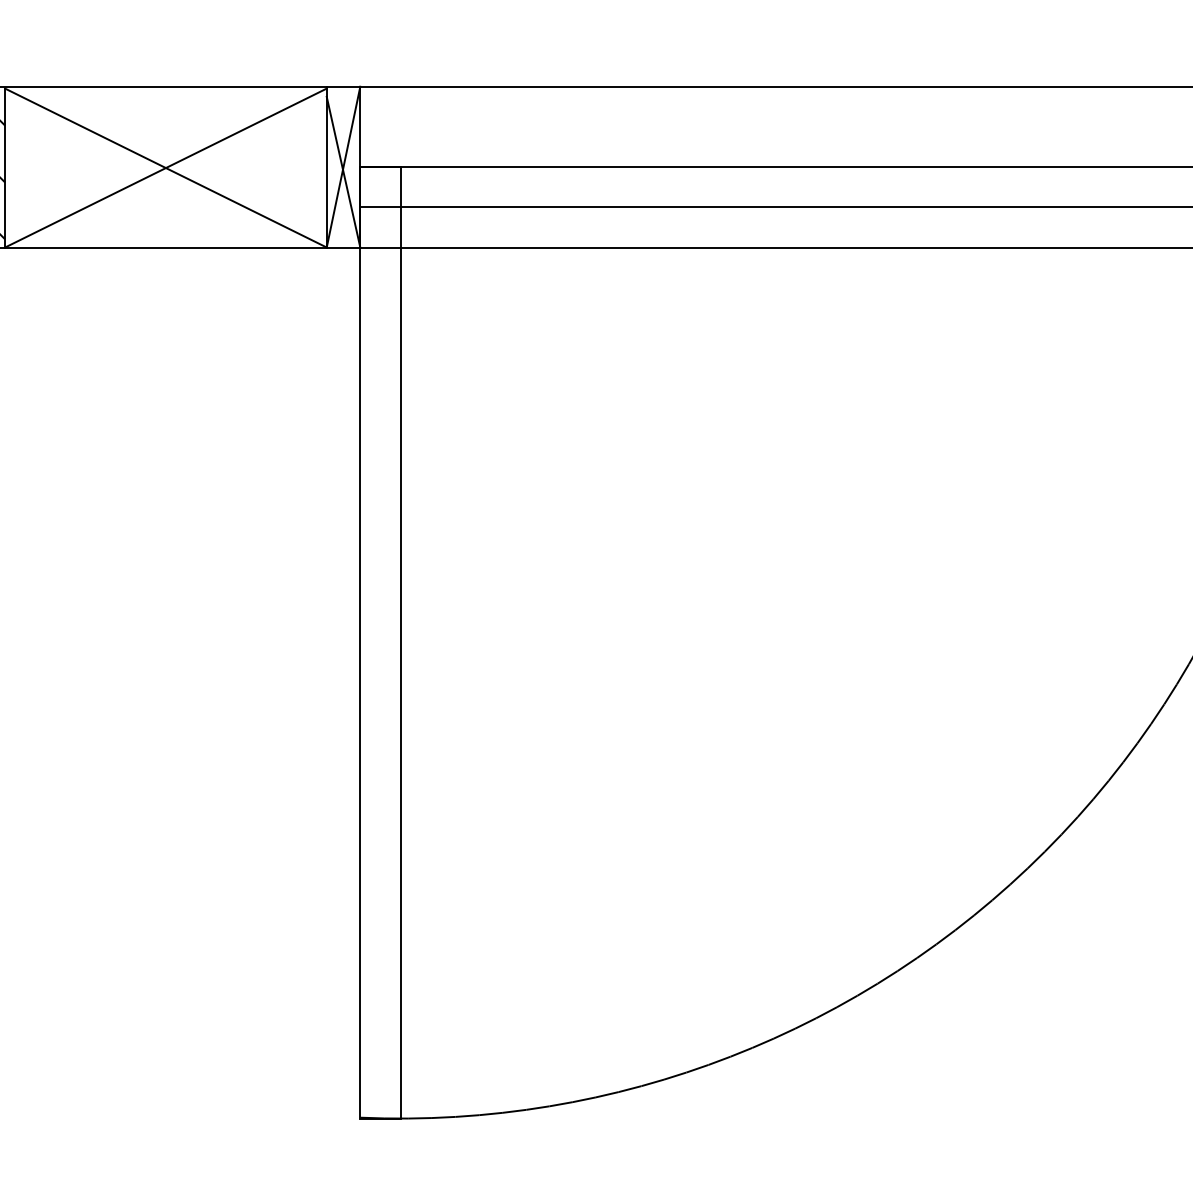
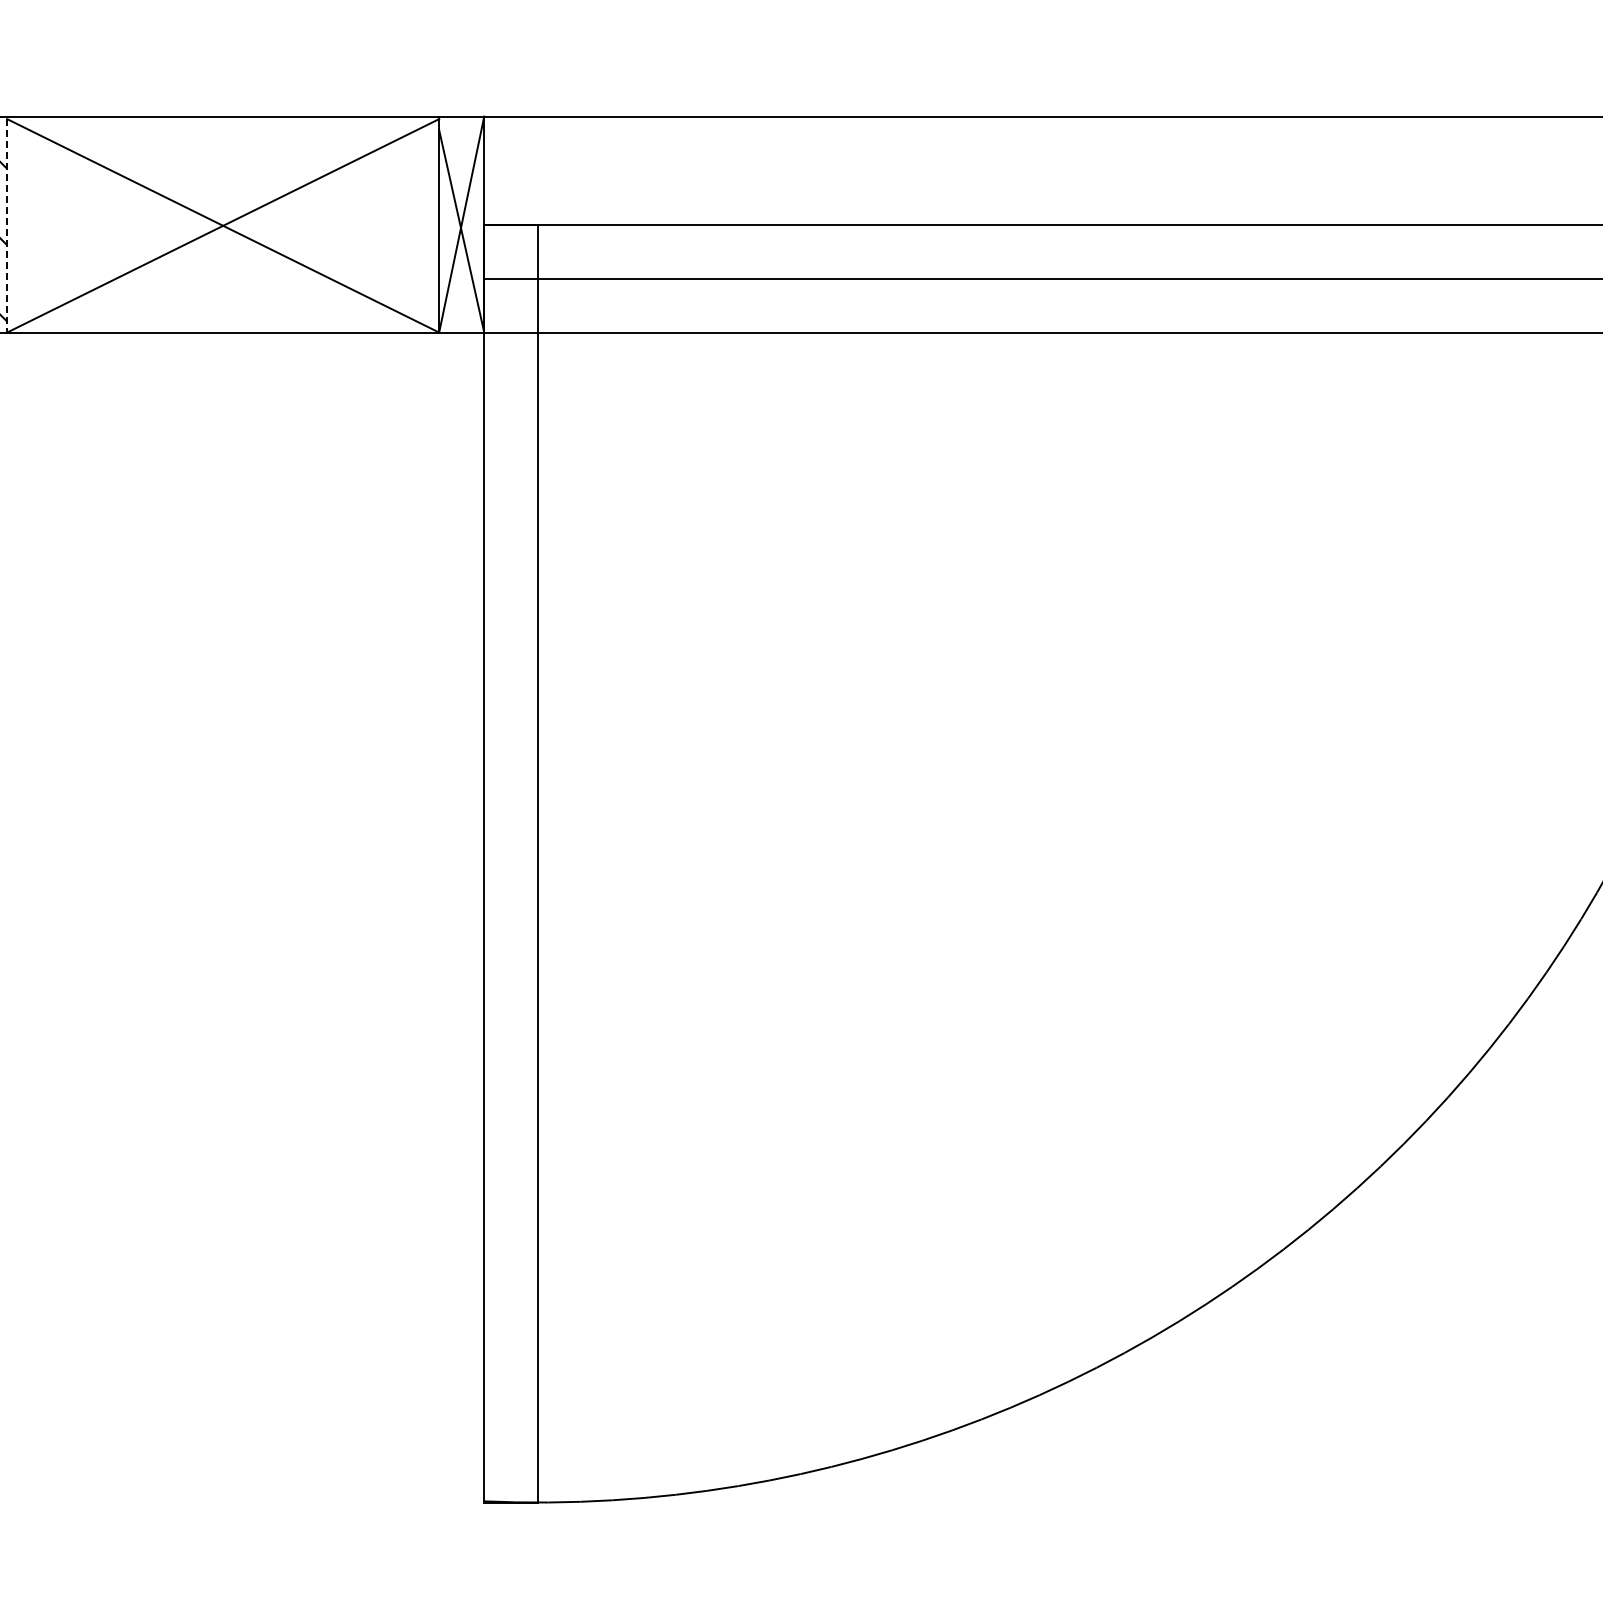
line: (5, 167) -> (7, 225), solid -> dashed

